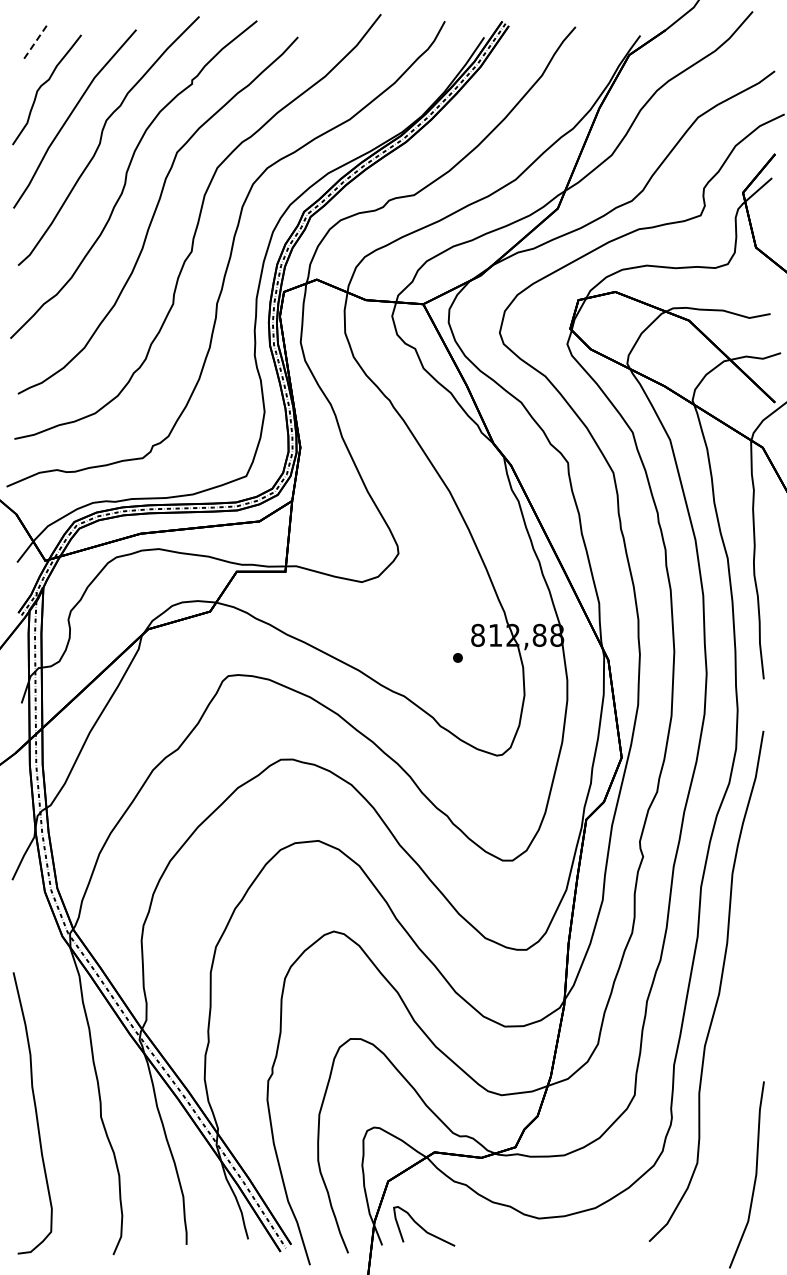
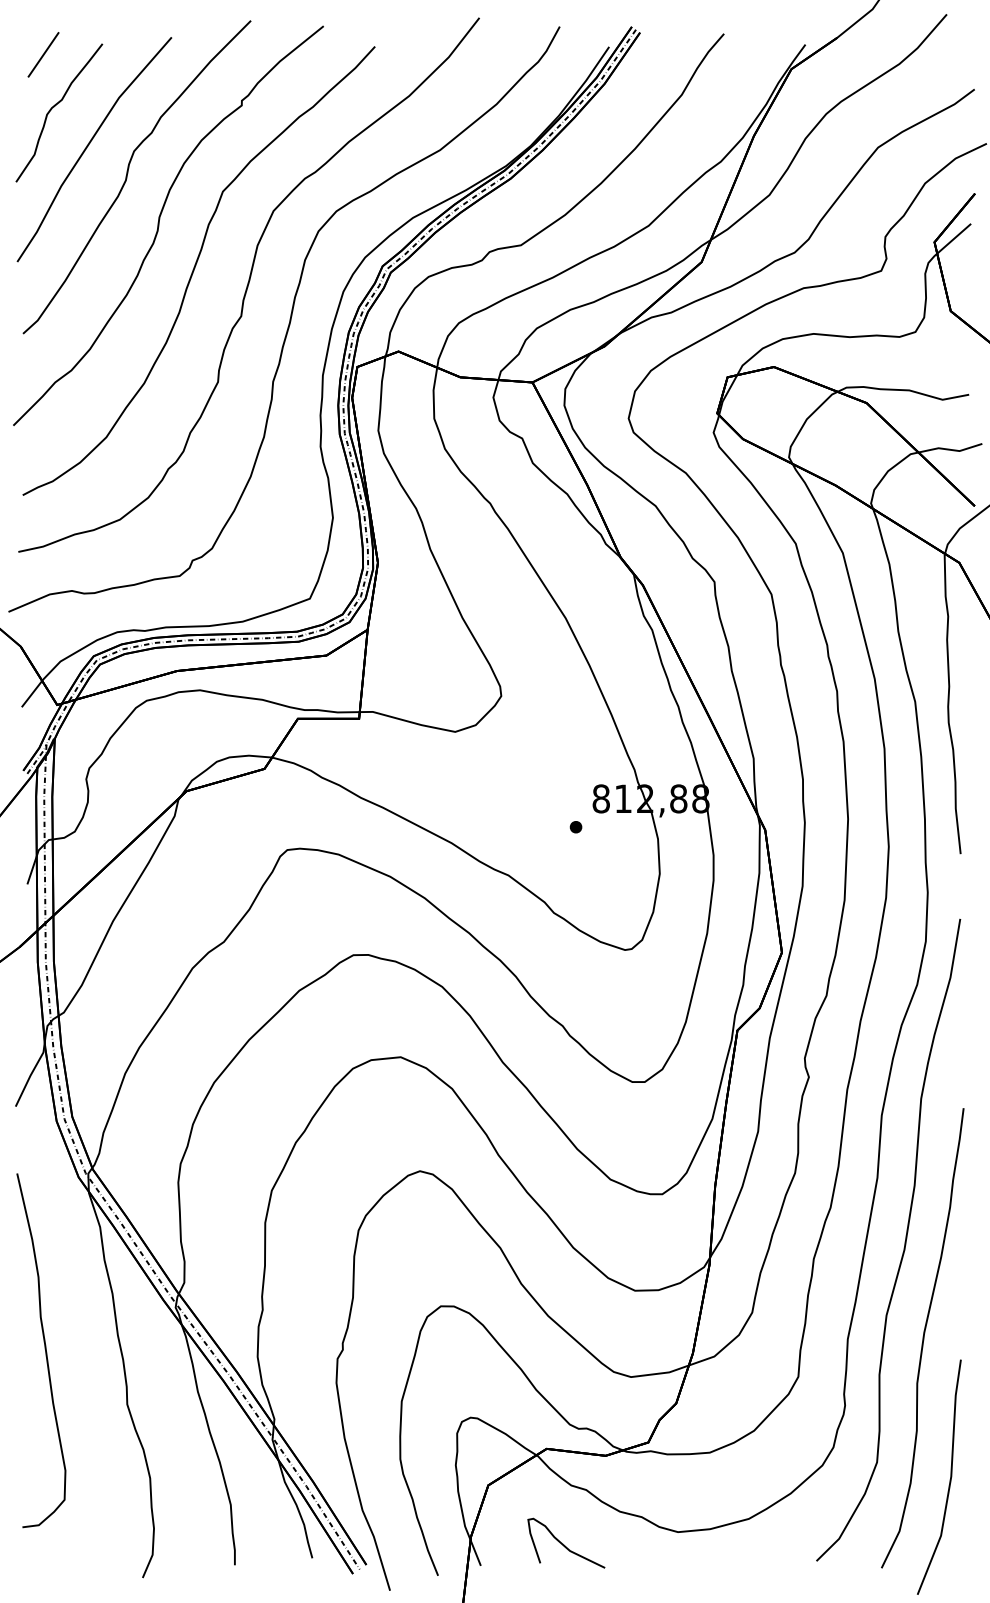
line: (34, 43) -> (43, 54), dashed -> solid
curve: (733, 1064) -> (922, 1338), added
curve: (35, 1113) -> (44, 1350), moved
curve: (424, 1228) -> (566, 1545), moved

